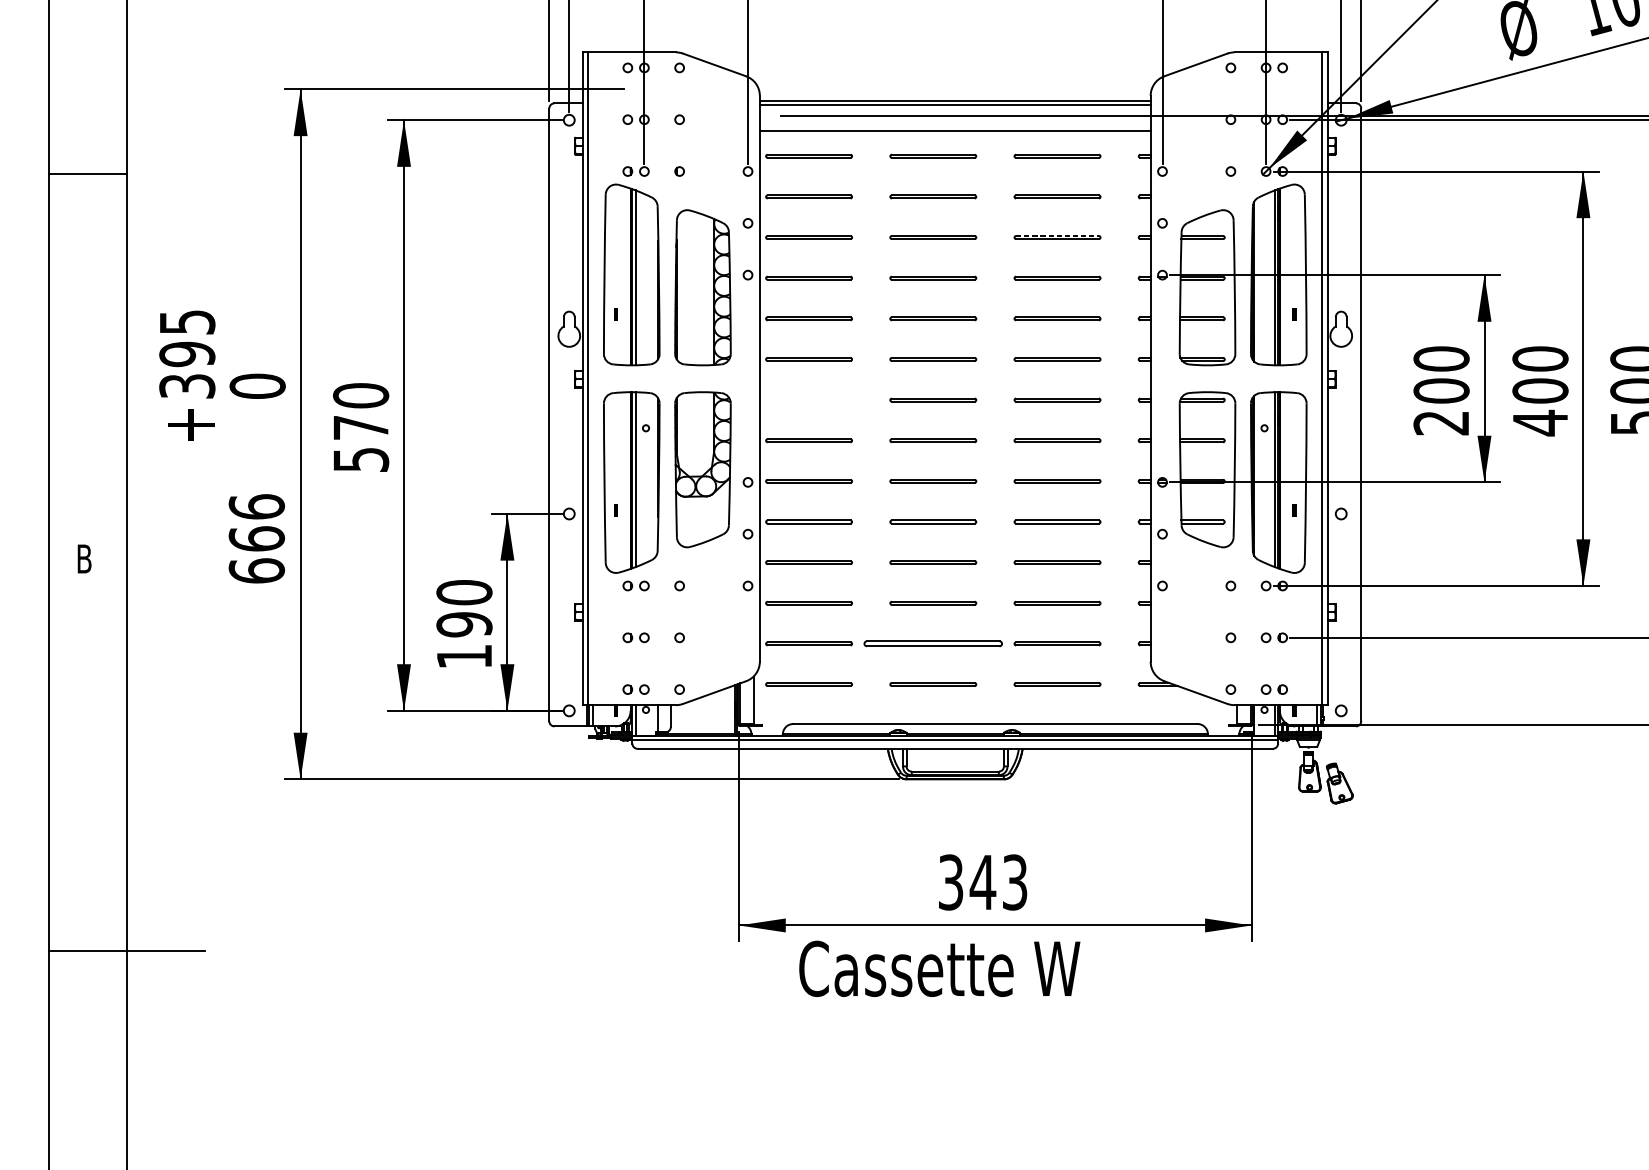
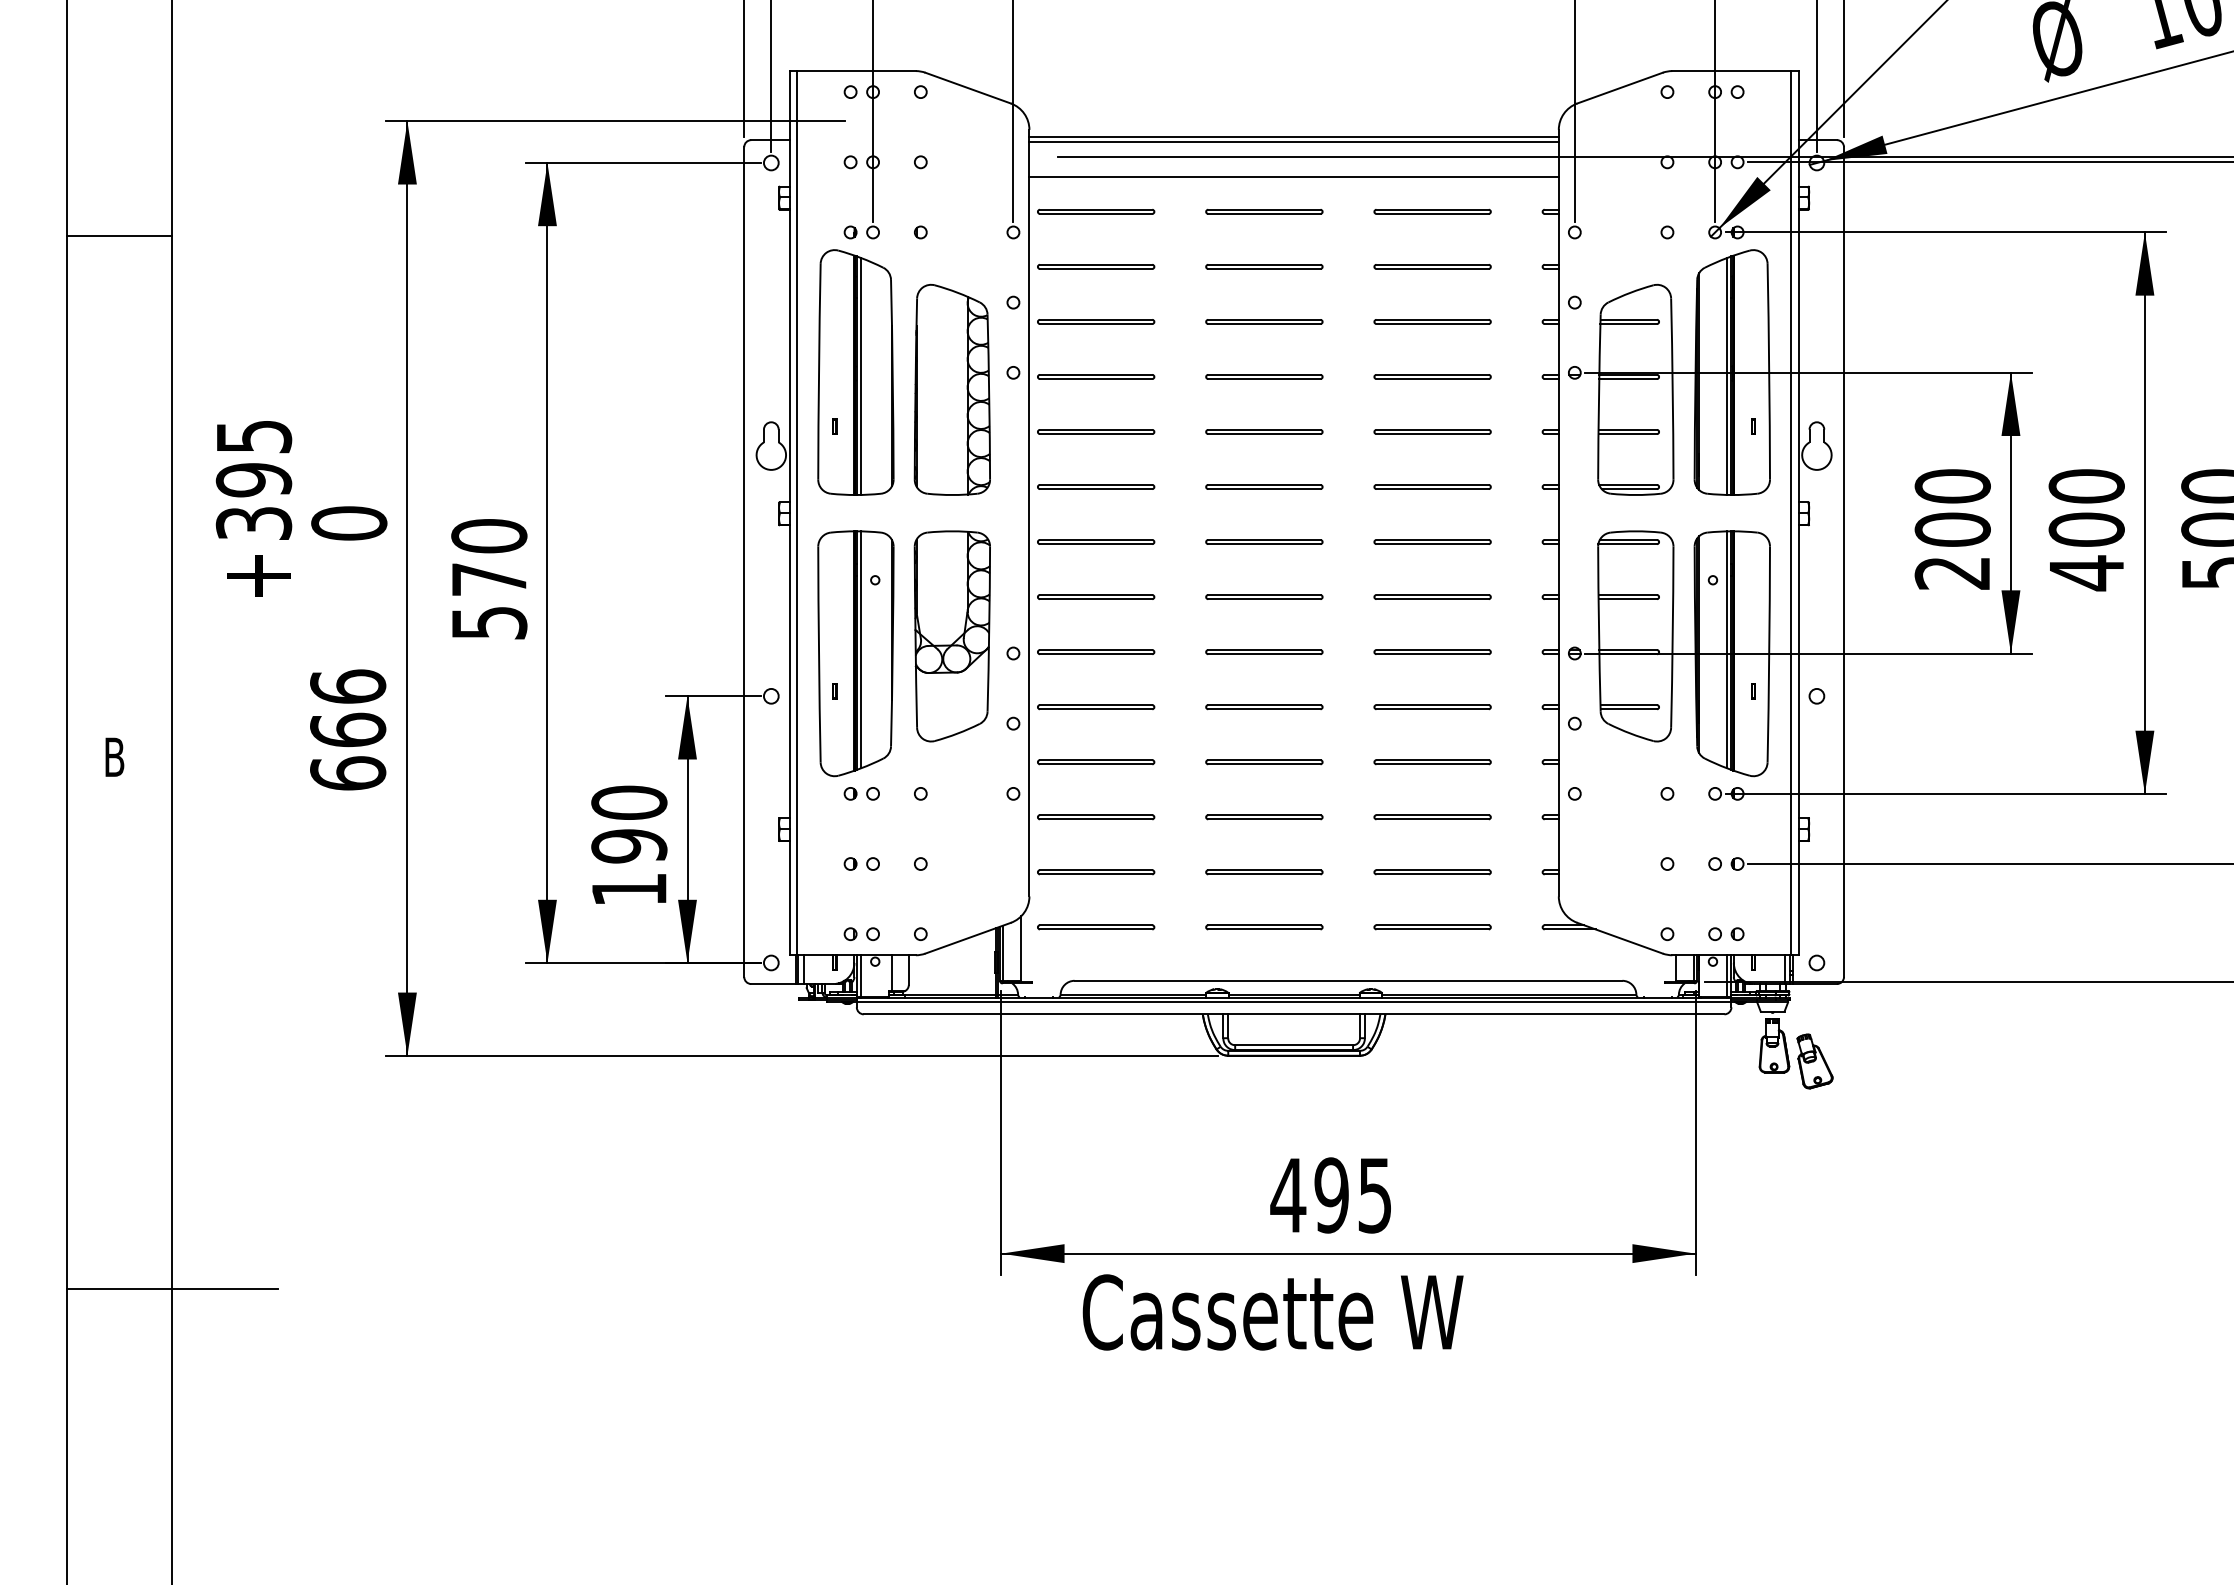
line: (1058, 235) -> (1433, 319), dashed -> solid
part: (809, 399) -> (1096, 541), added
part: (933, 644) -> (1264, 872), size x0.62
text: (982, 882) -> (1330, 1195), 343 -> 495

